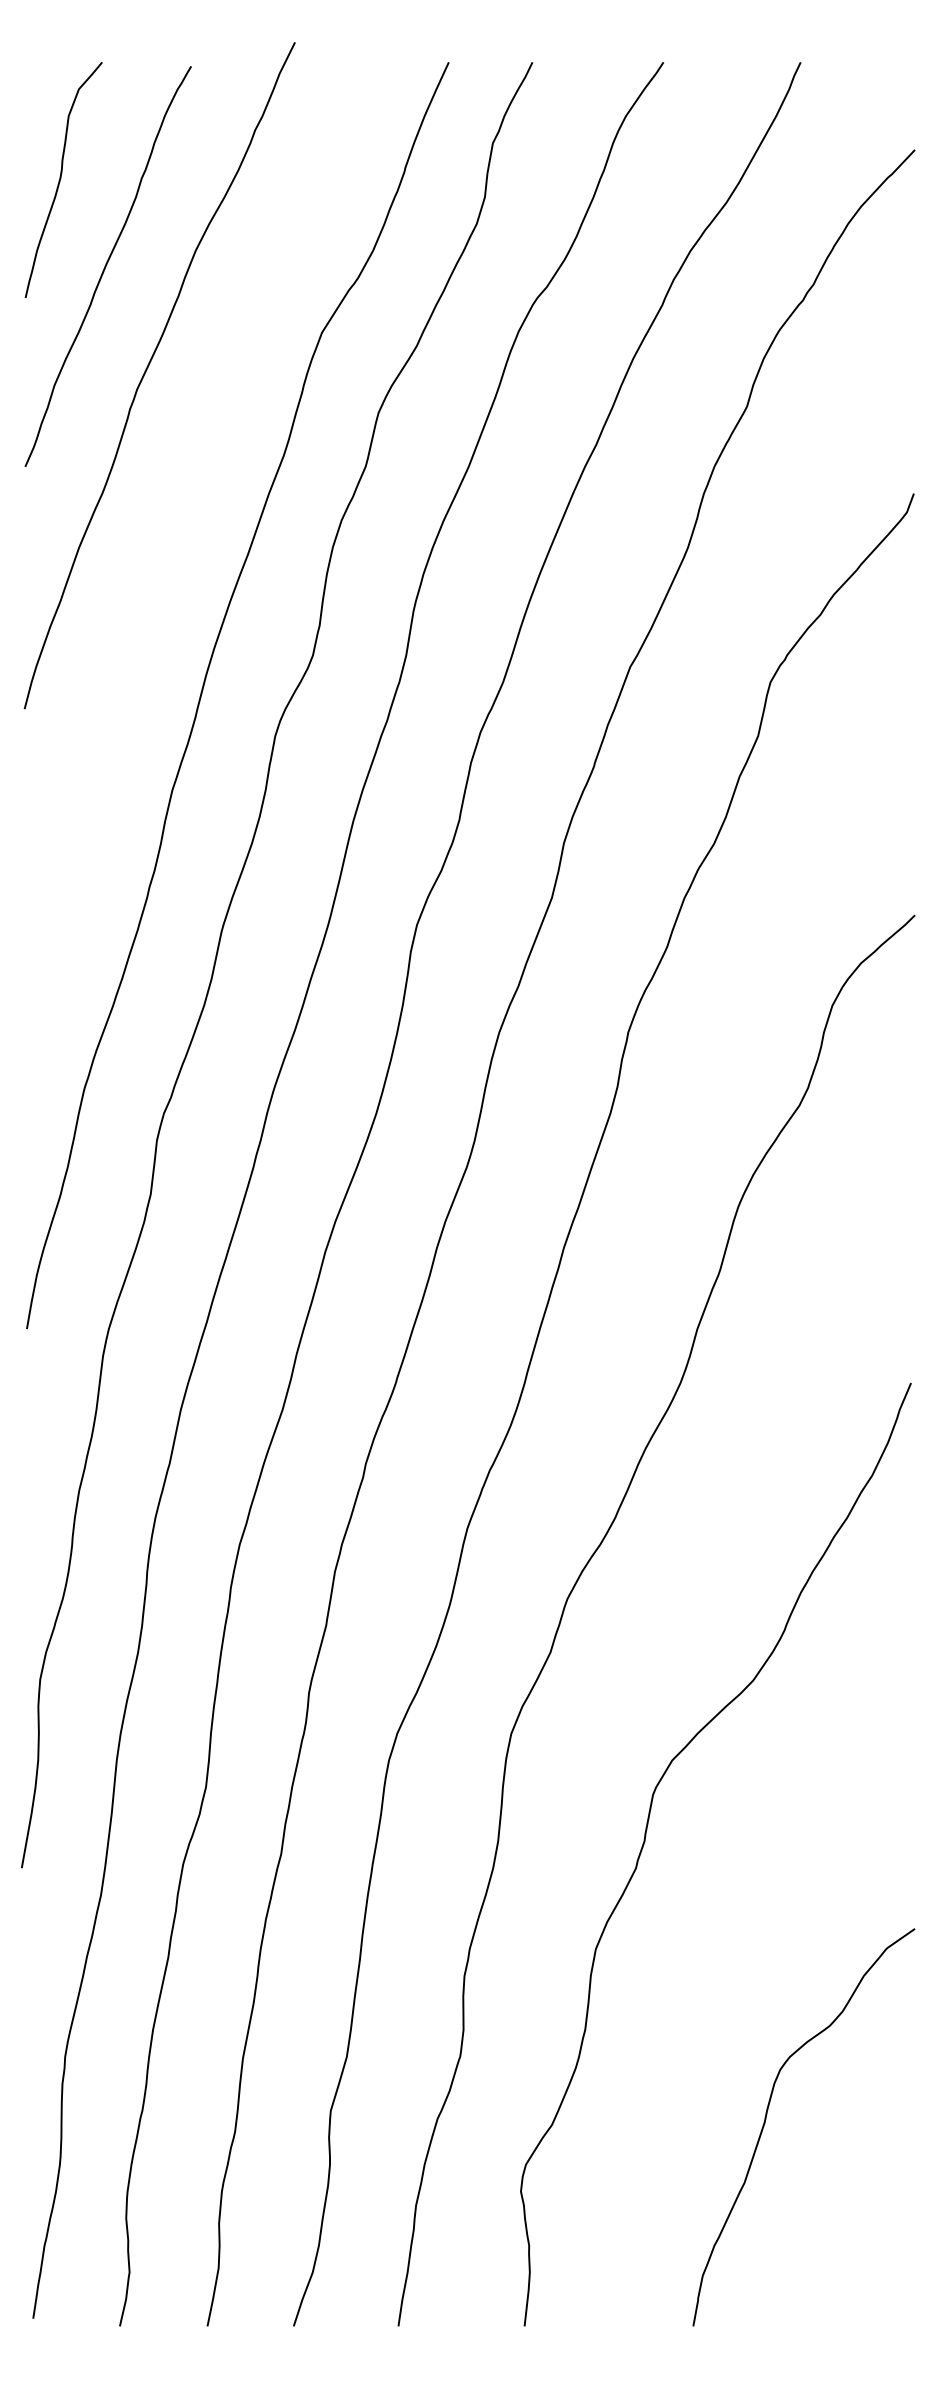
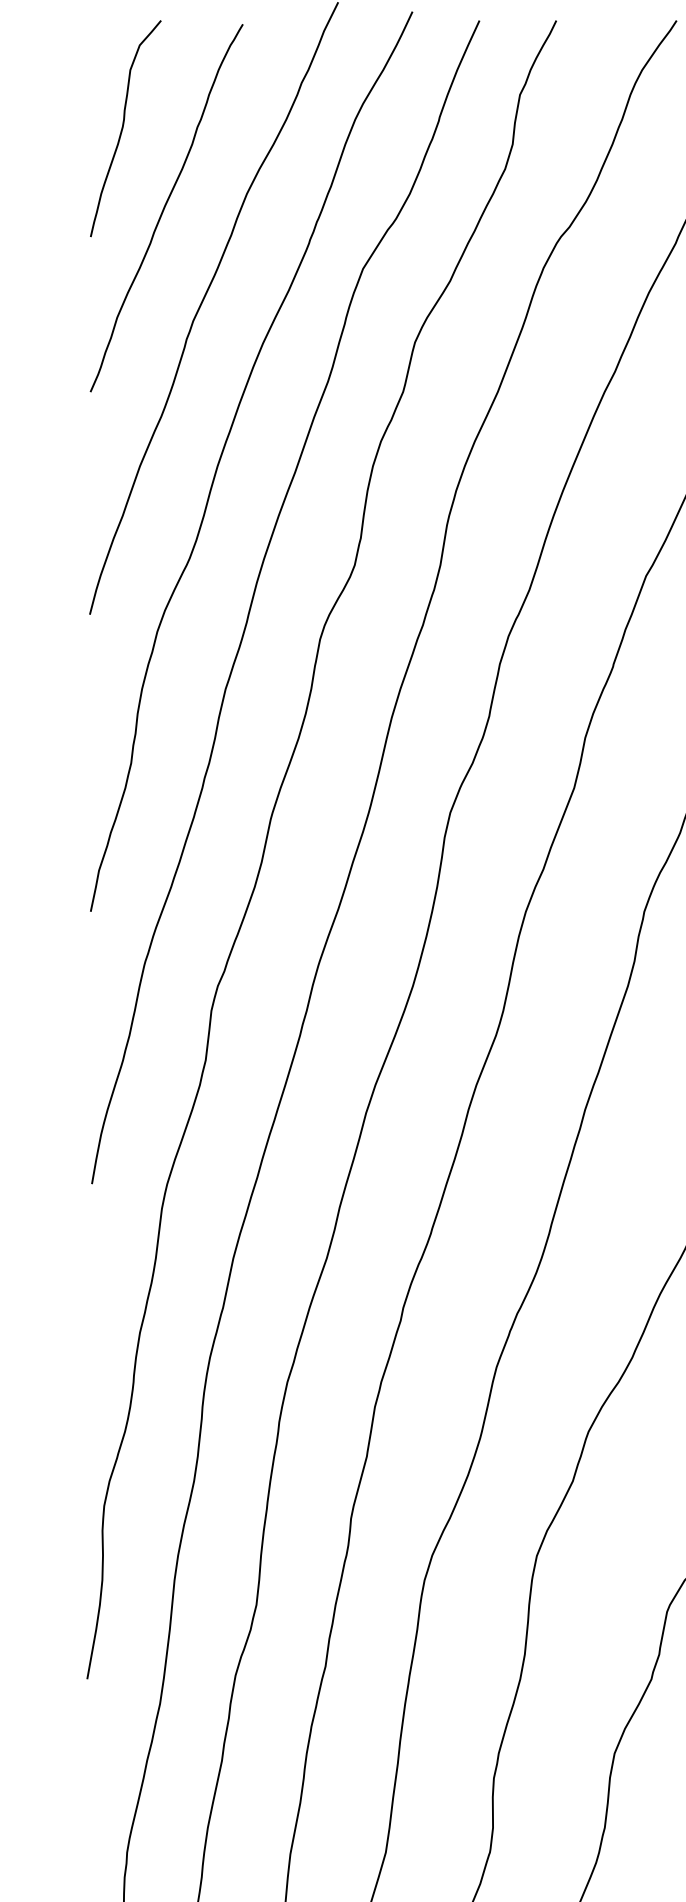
curve: (170, 531) -> (223, 451), added

